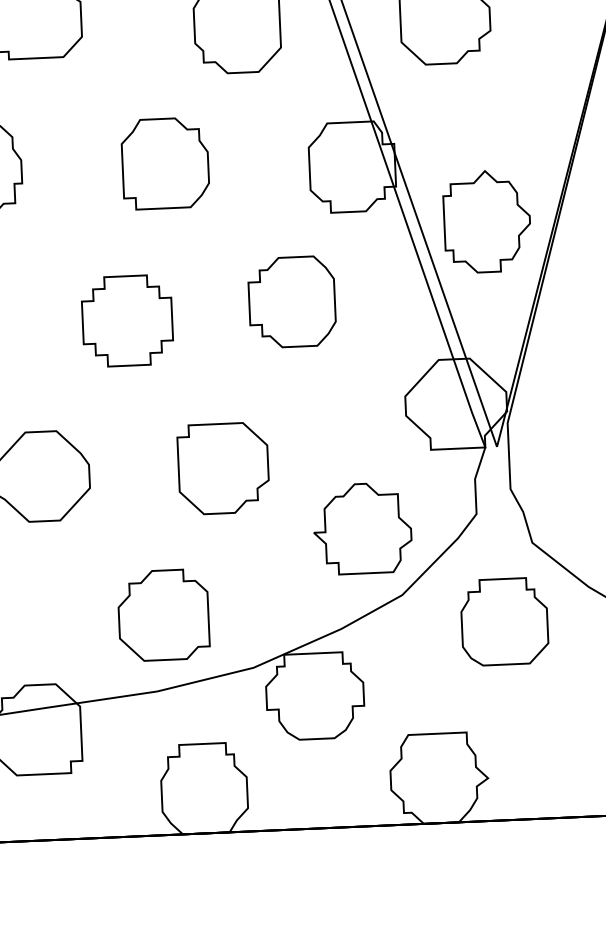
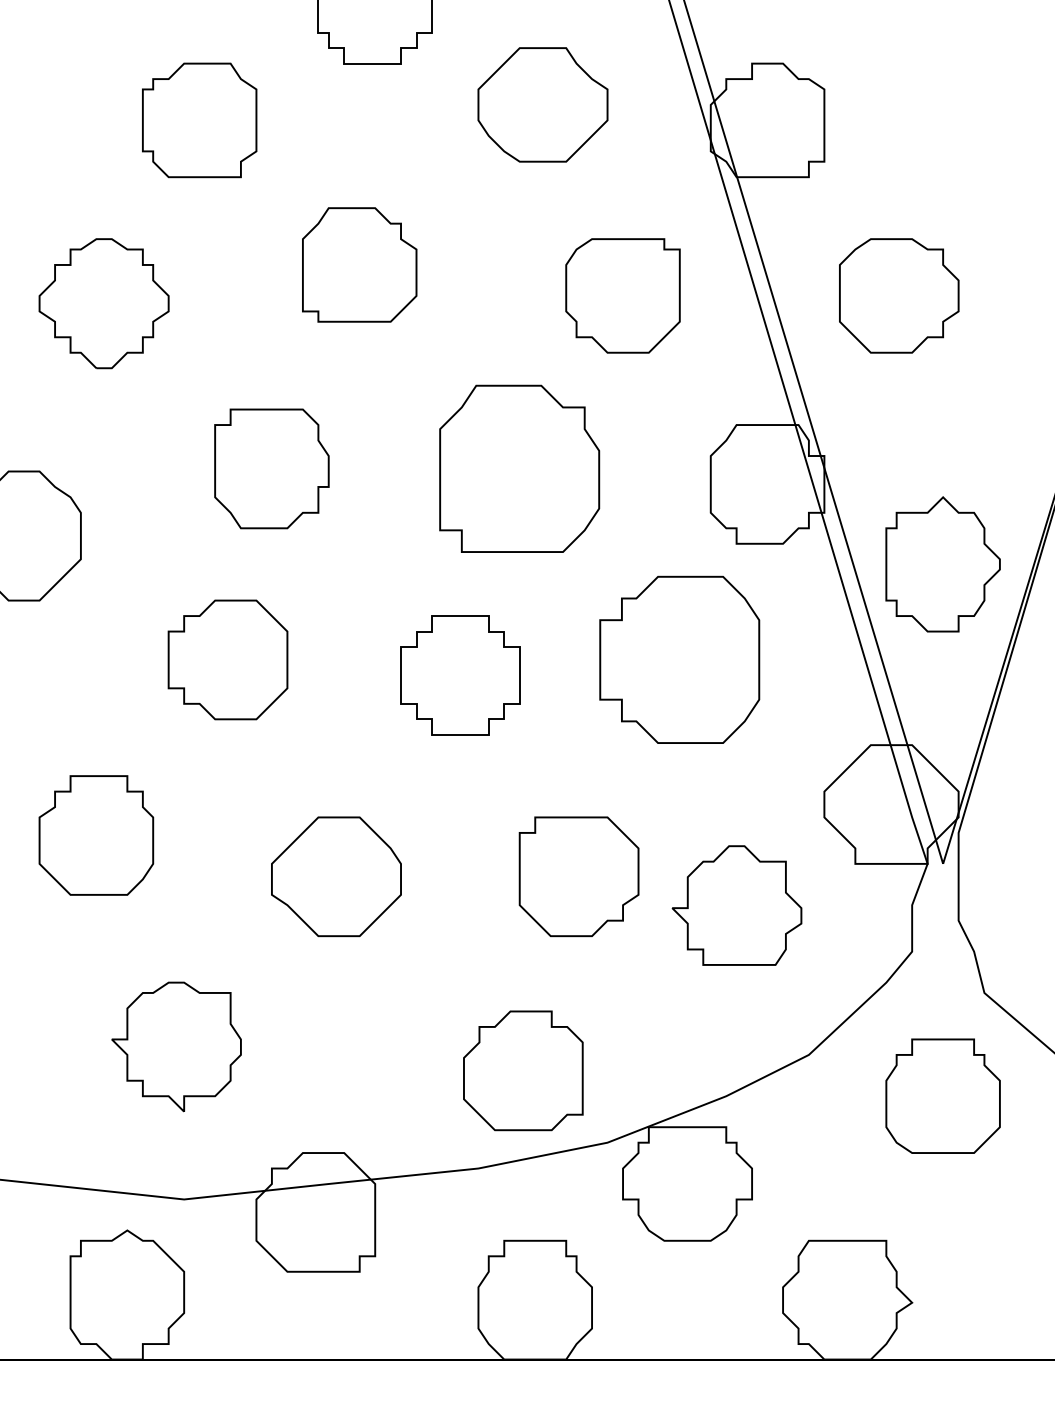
part: (165, 163) -> (519, 468), size x1.4
part: (291, 301) -> (679, 659), size x1.4
part: (362, 528) -> (736, 905), moved
part: (163, 615) -> (523, 1070), moved

